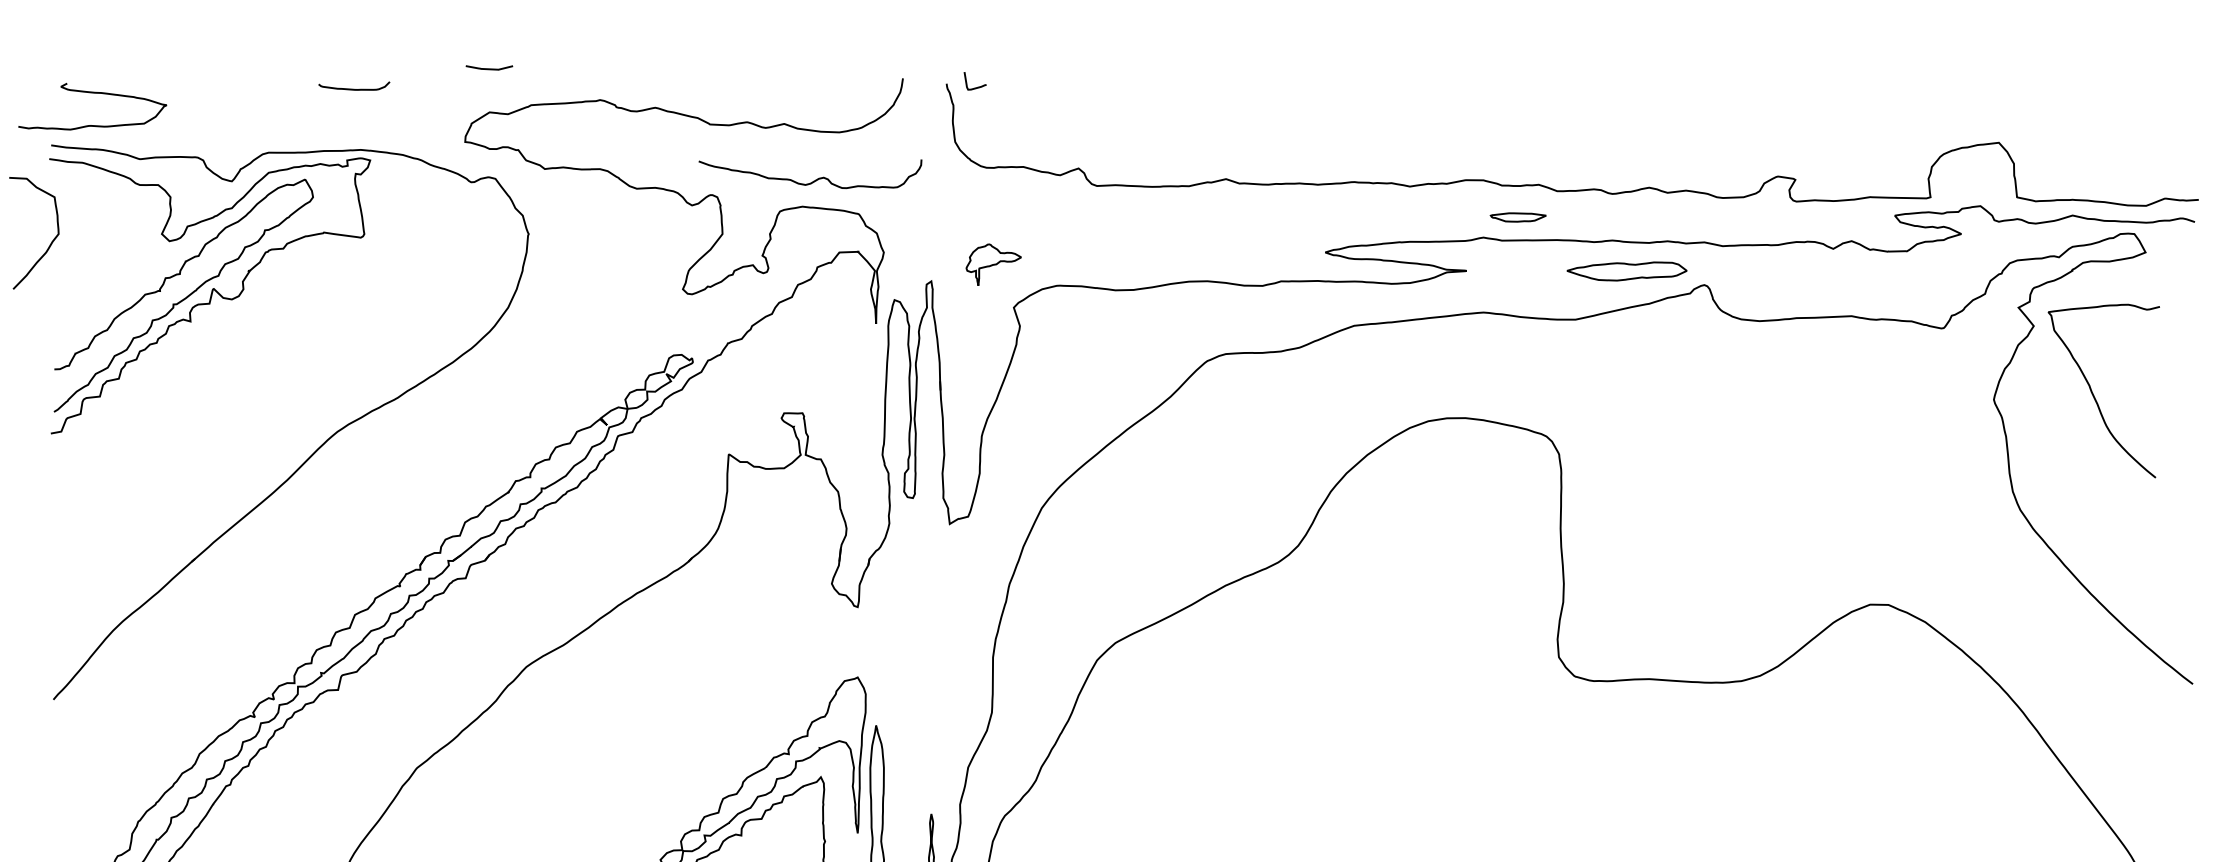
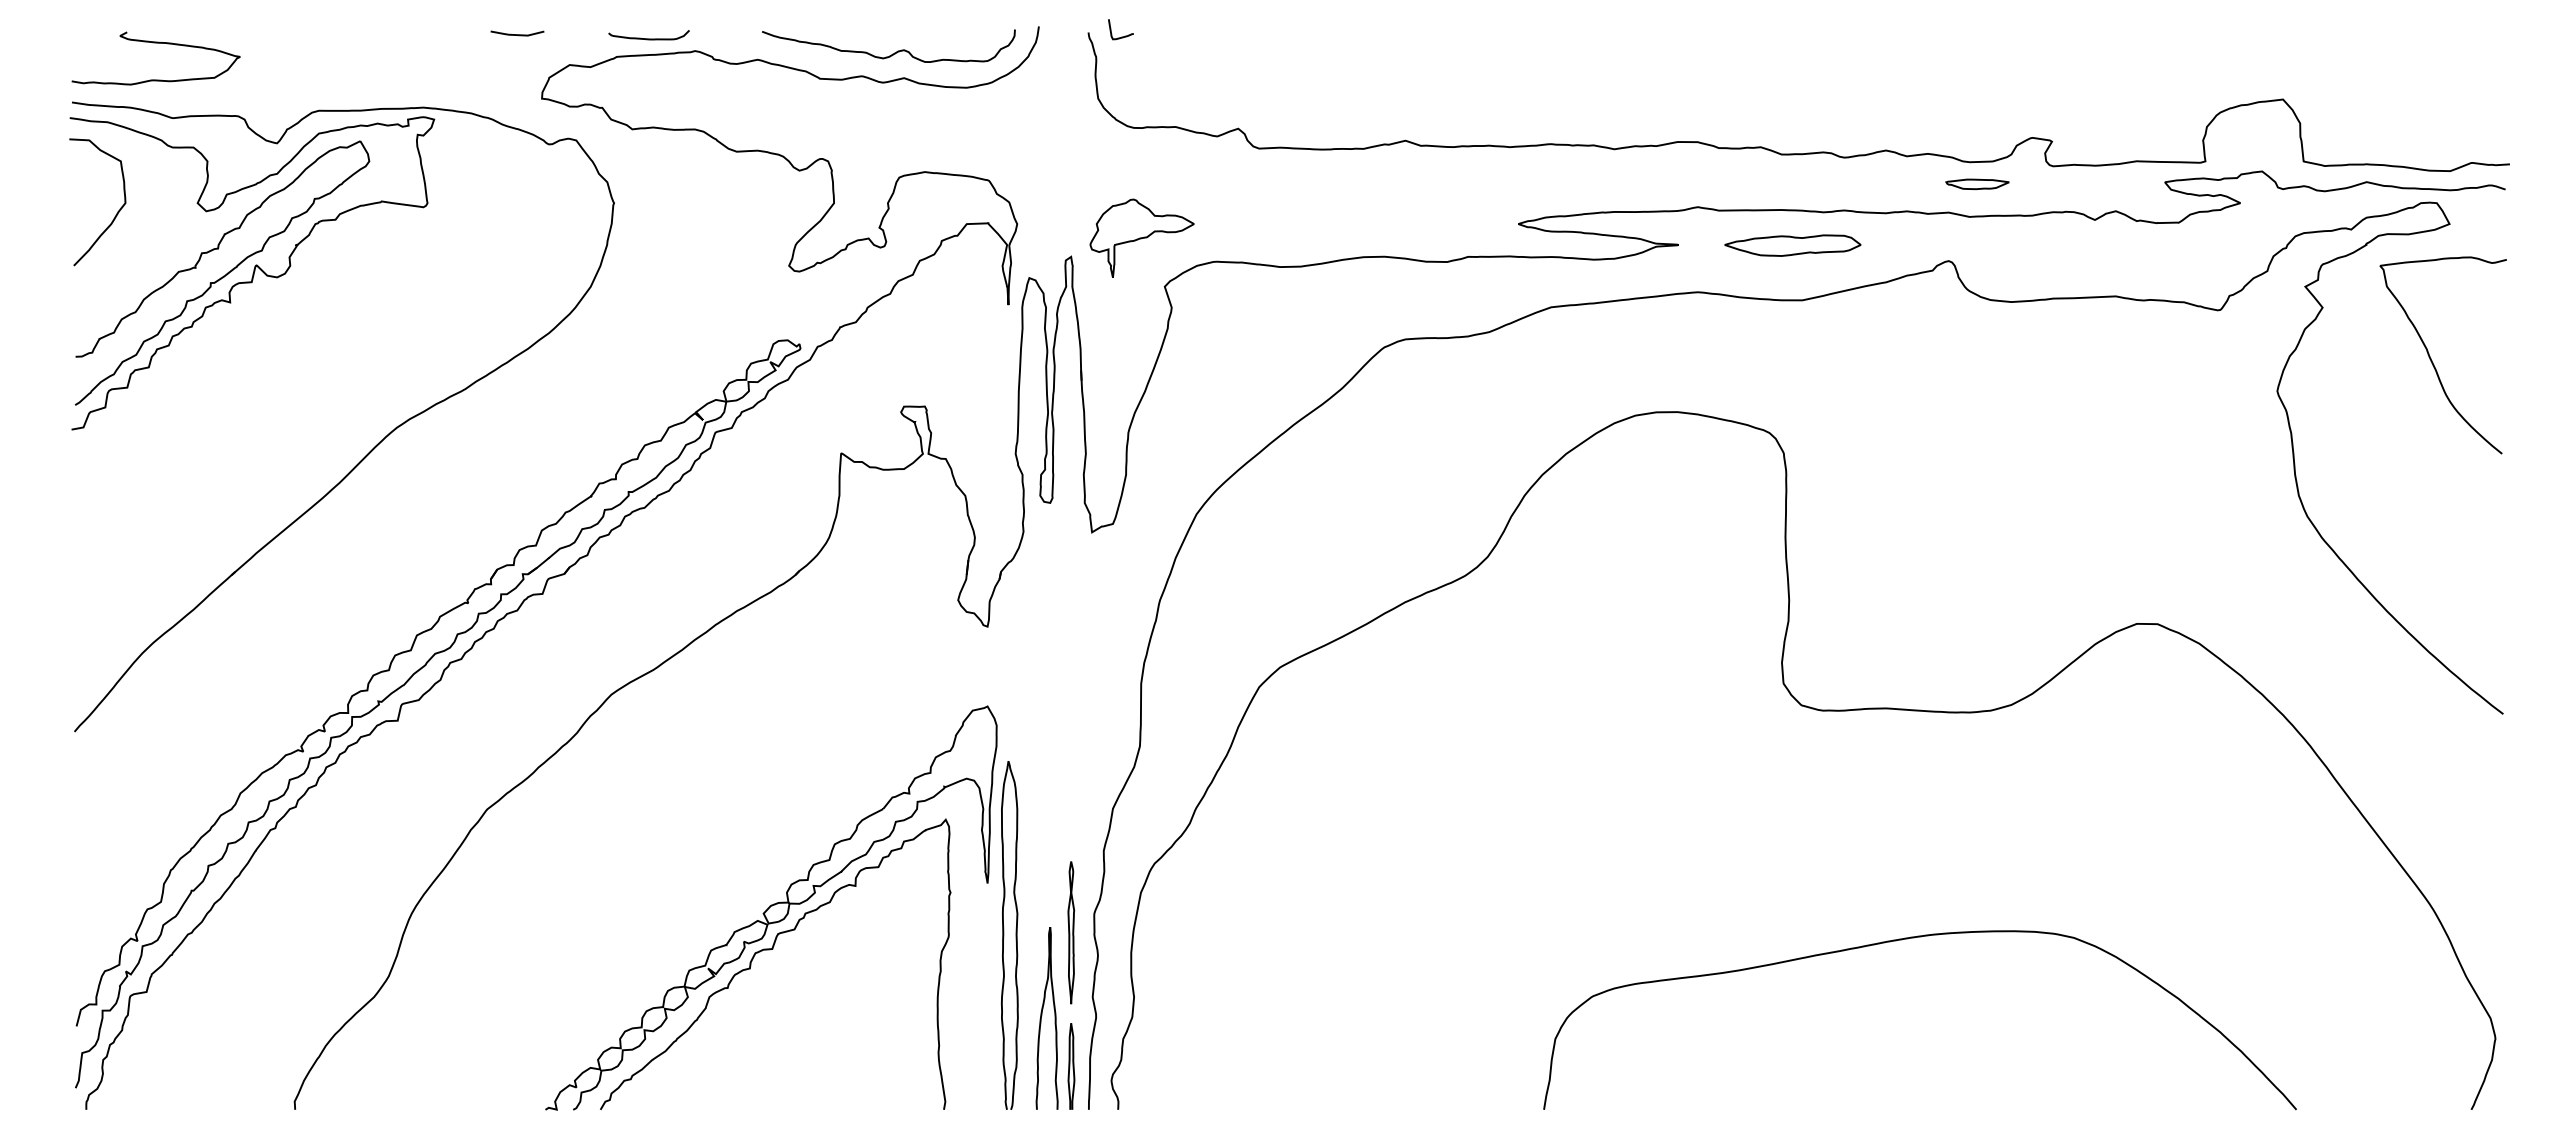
curve: (489, 68) -> (517, 34), moved
curve: (353, 89) -> (648, 38), moved
curve: (92, 93) -> (155, 43), moved
curve: (813, 180) -> (892, 53), moved
part: (1518, 217) -> (1977, 184), moved
curve: (51, 241) -> (117, 211), moved
part: (993, 264) -> (1141, 237), size x1.67
part: (1626, 271) -> (1792, 245), moved
curve: (2094, 395) -> (2432, 360), moved

